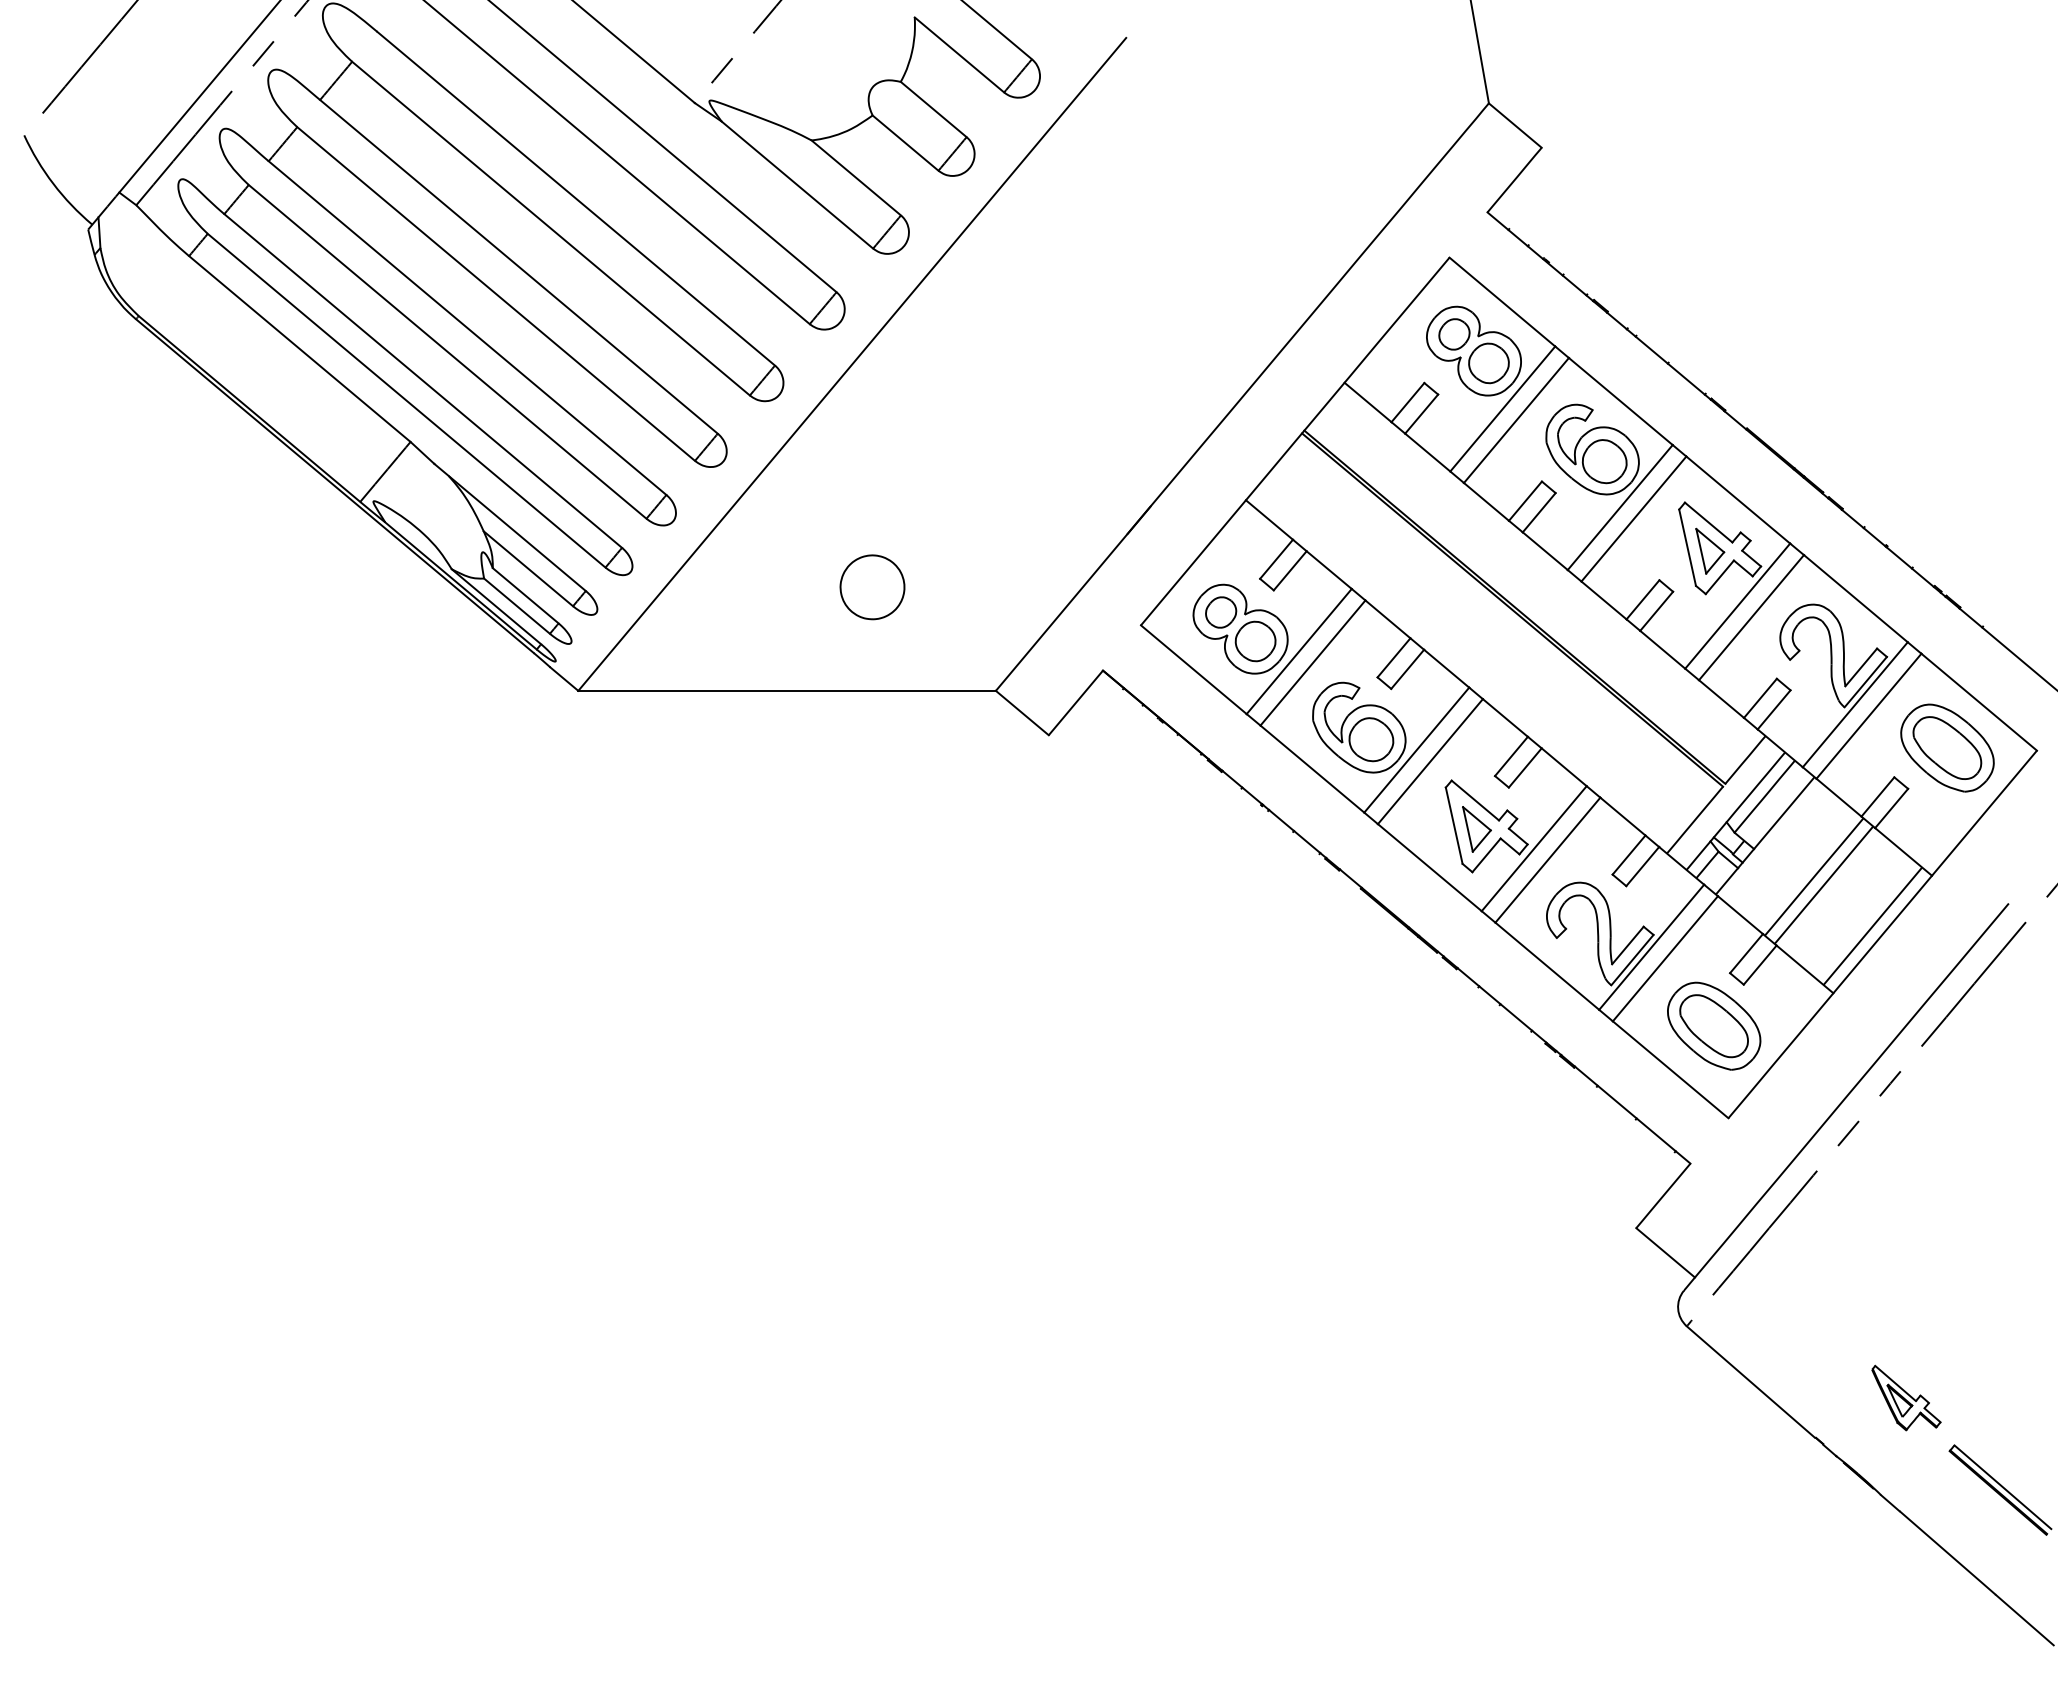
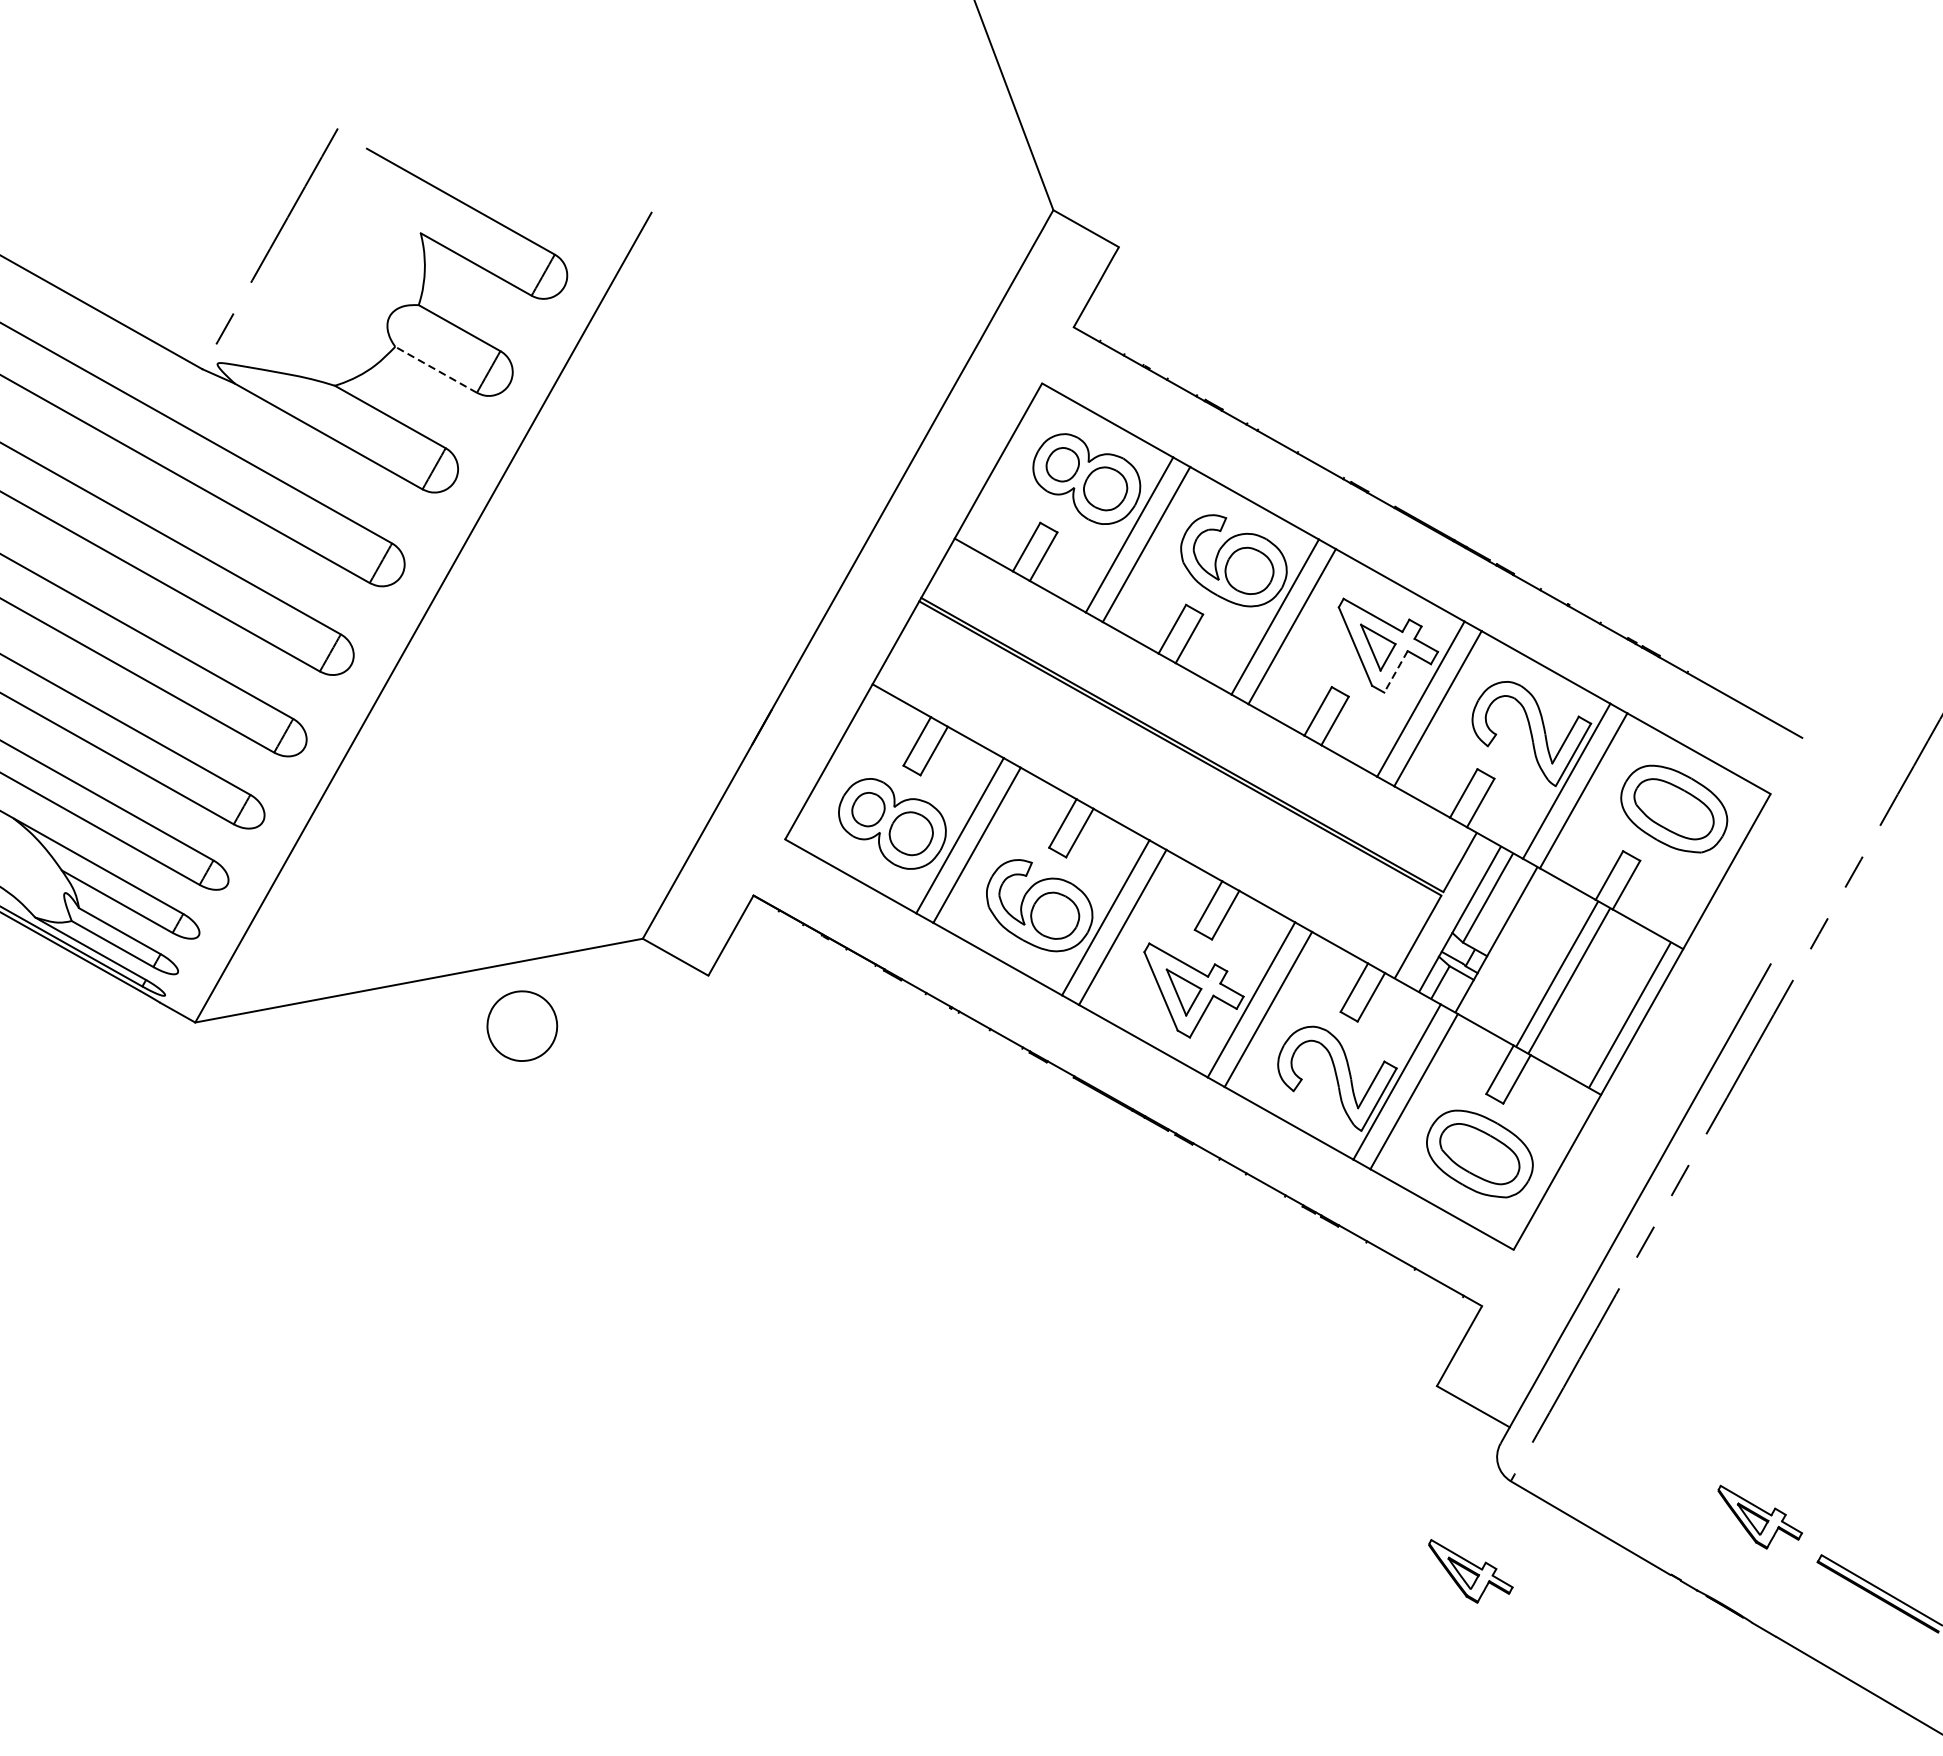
line: (905, 143) -> (436, 370), solid -> dashed
line: (1719, 577) -> (1395, 672), solid -> dashed
part: (872, 587) -> (522, 1026), moved
part: (1636, 1397) -> (1471, 1567), added

